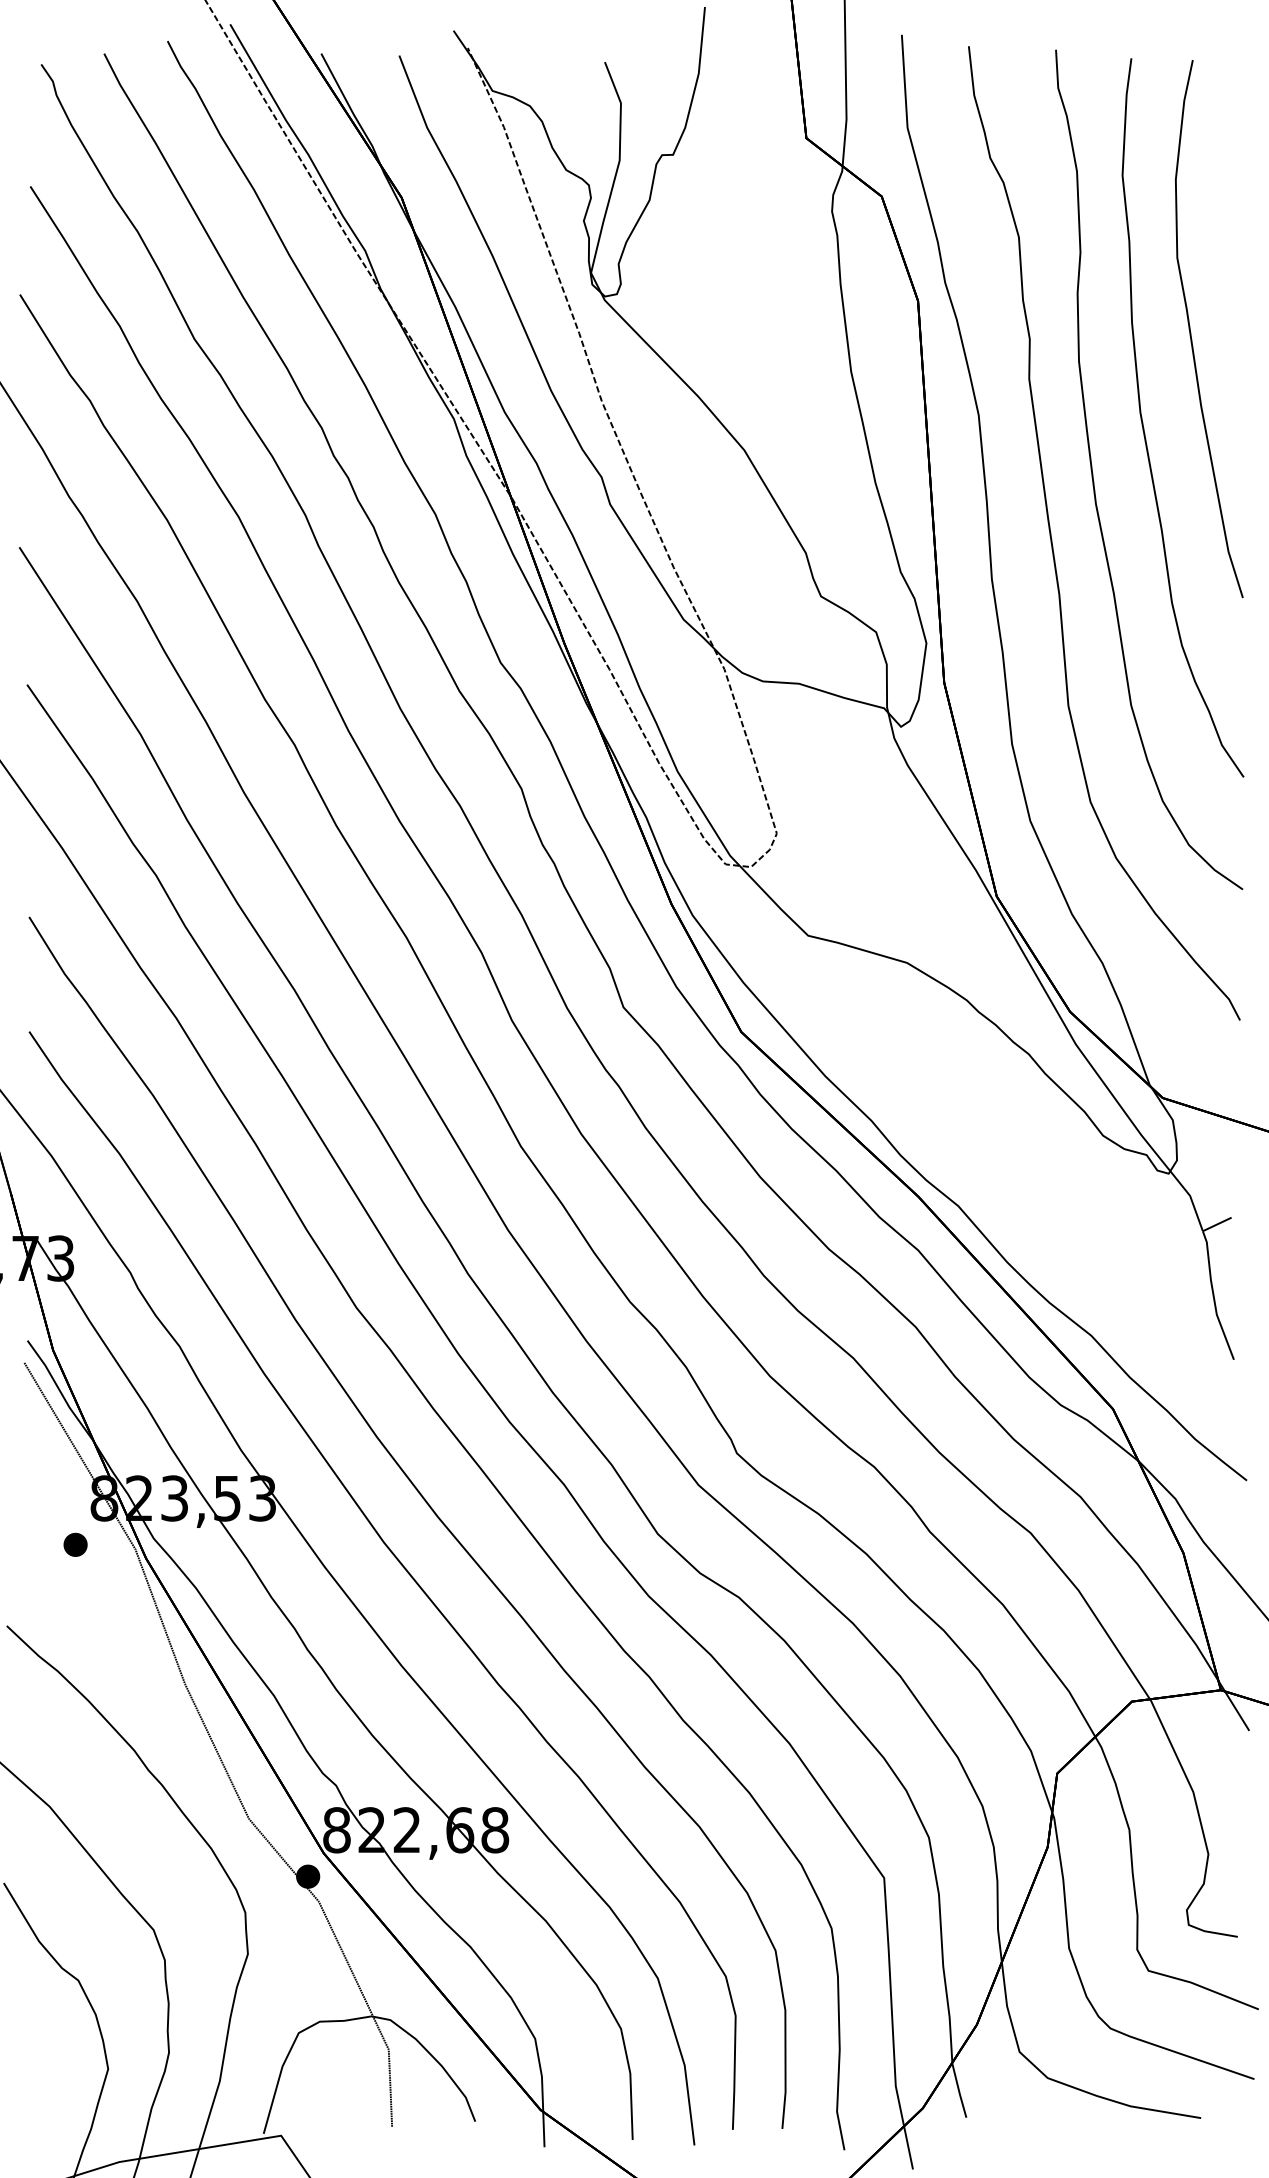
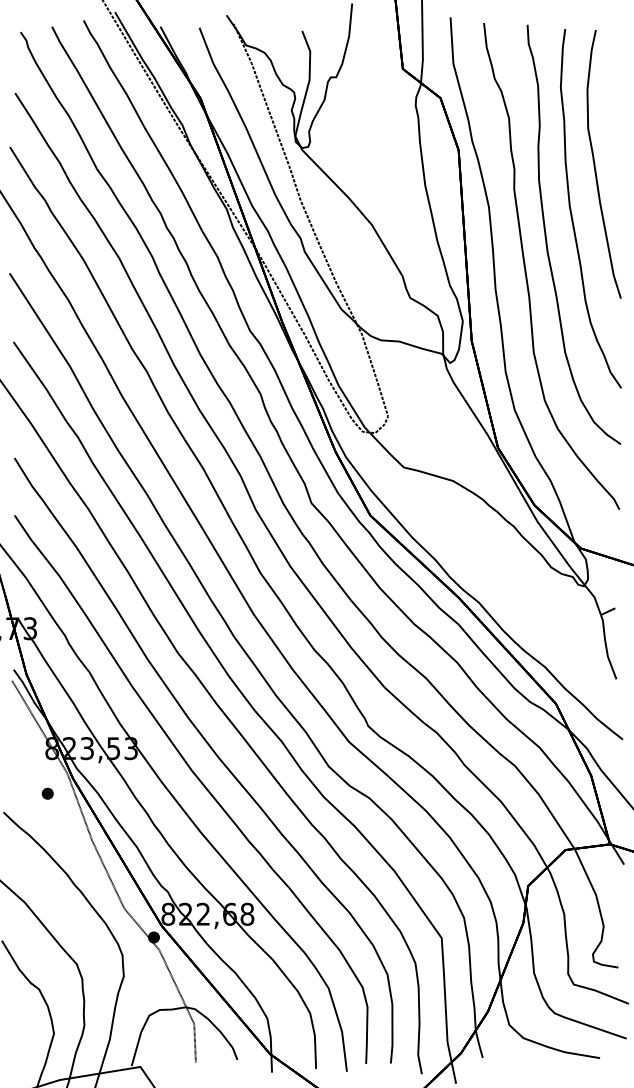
part: (75, 1544) -> (47, 793), moved

